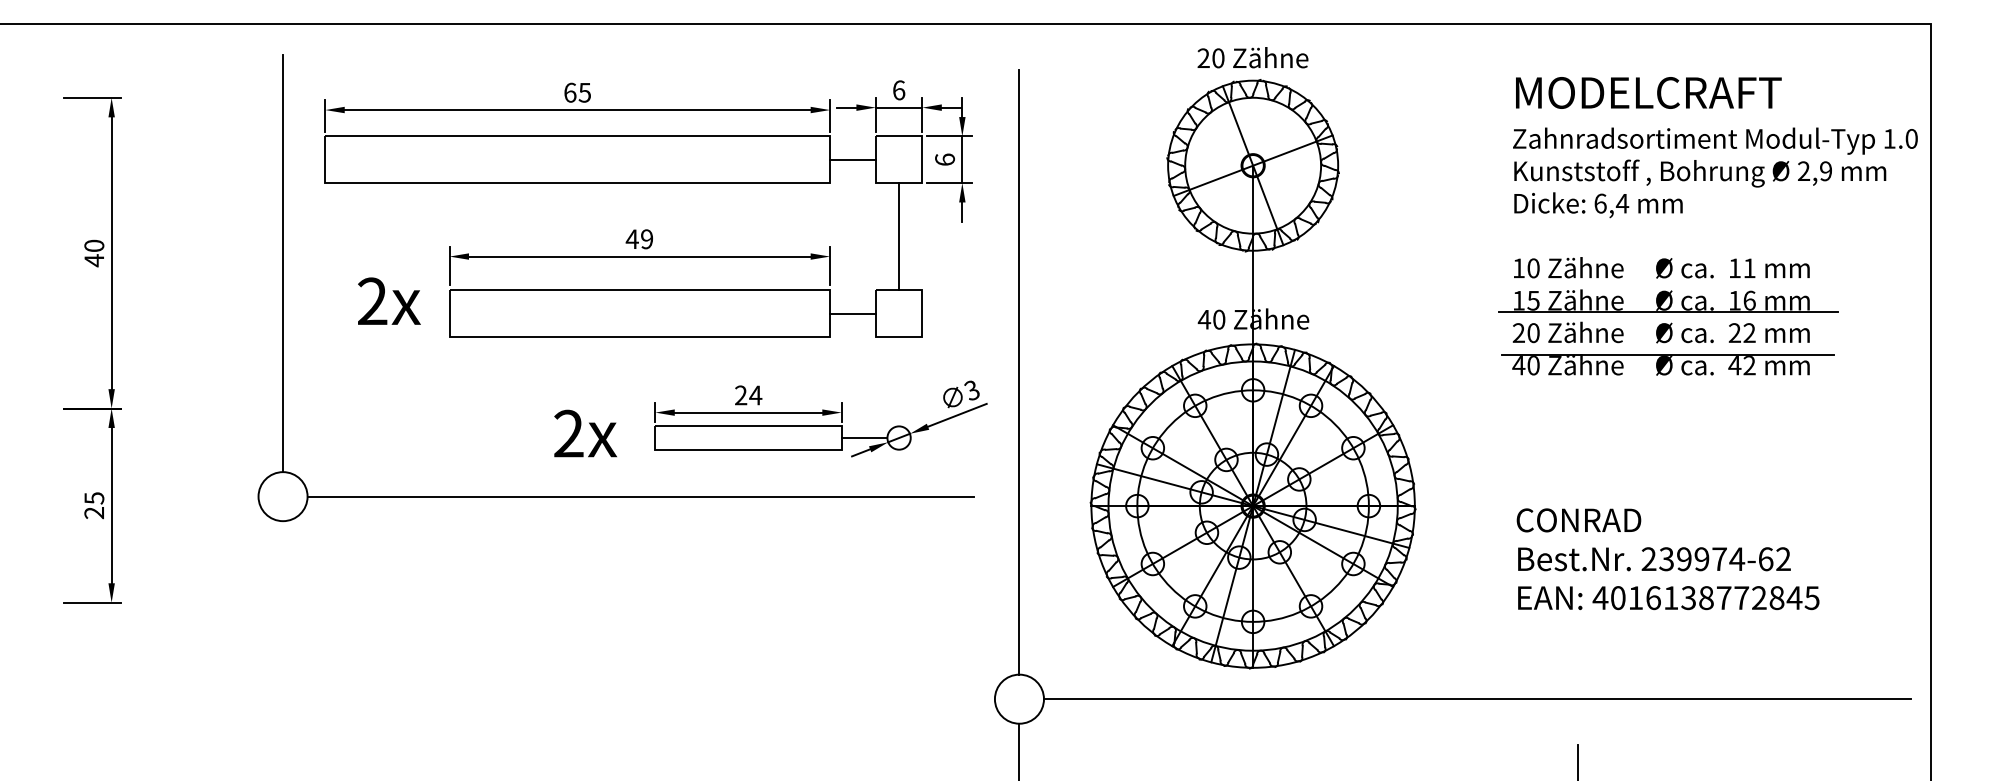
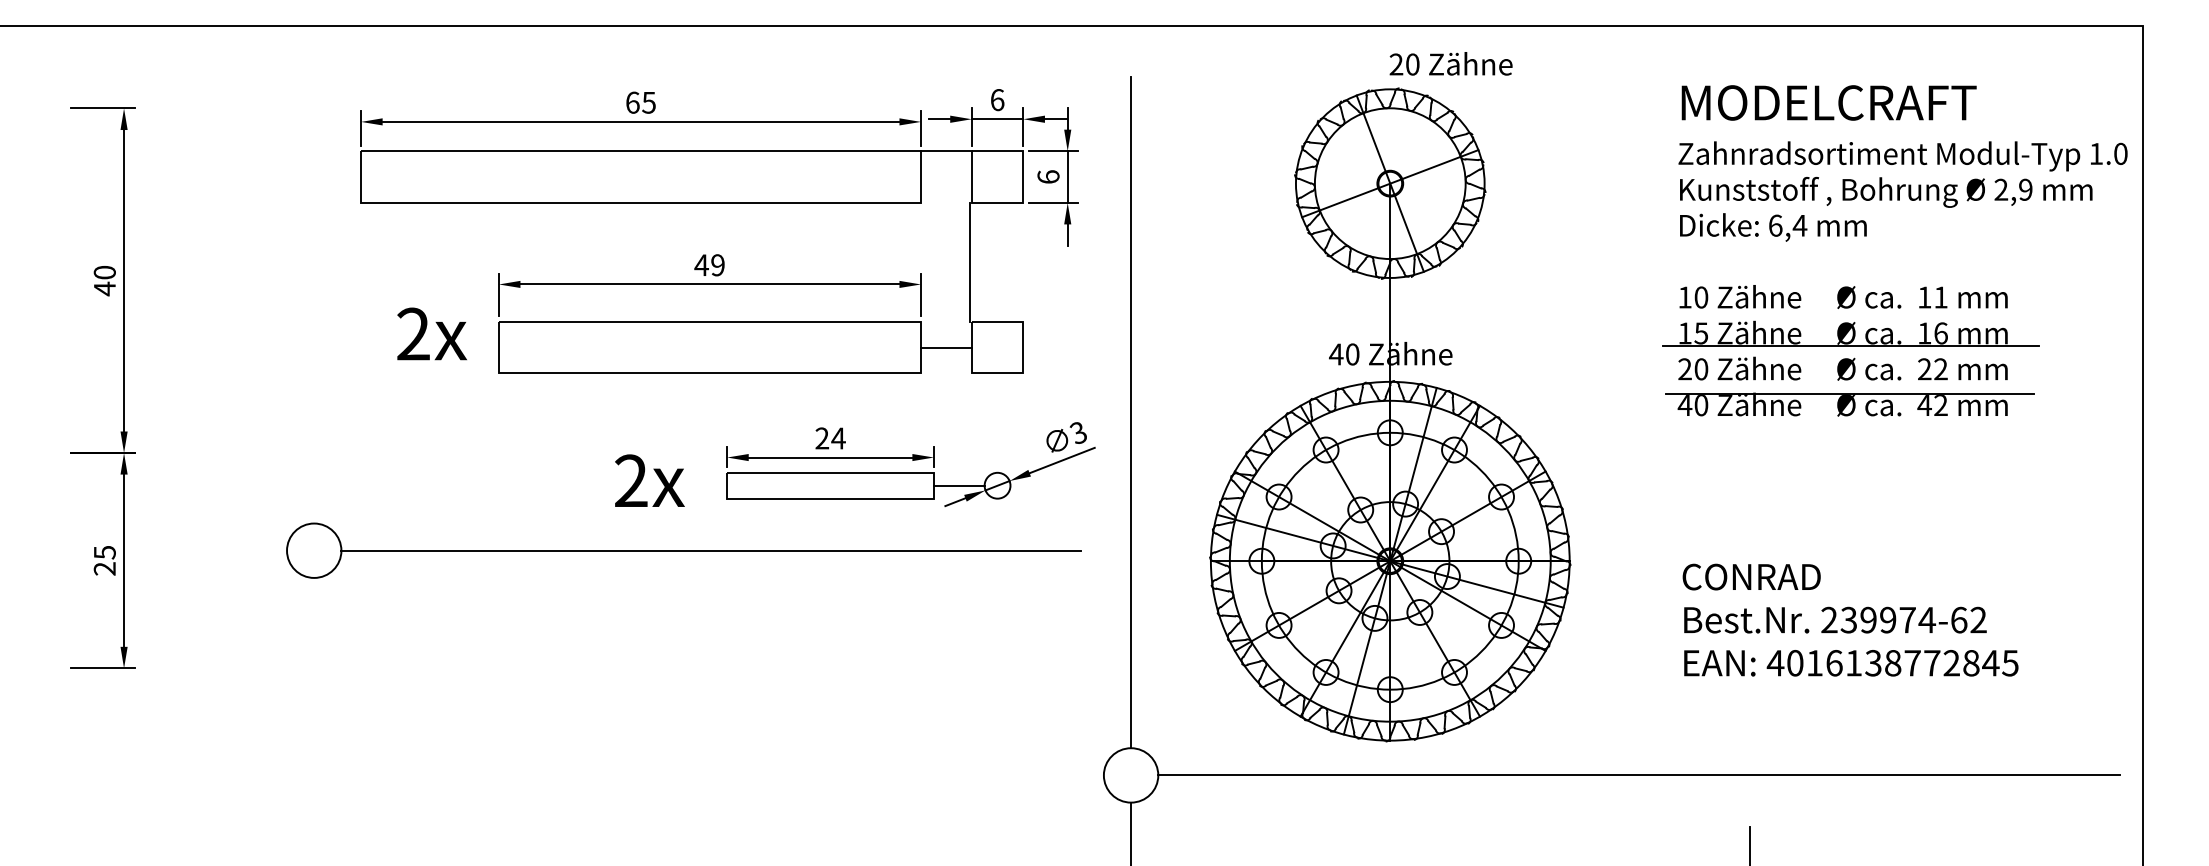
text: (1252, 57) -> (1450, 63), moved
line: (853, 160) -> (946, 151), moved
line: (899, 235) -> (969, 261), moved
line: (283, 262) -> (314, 291), removed

